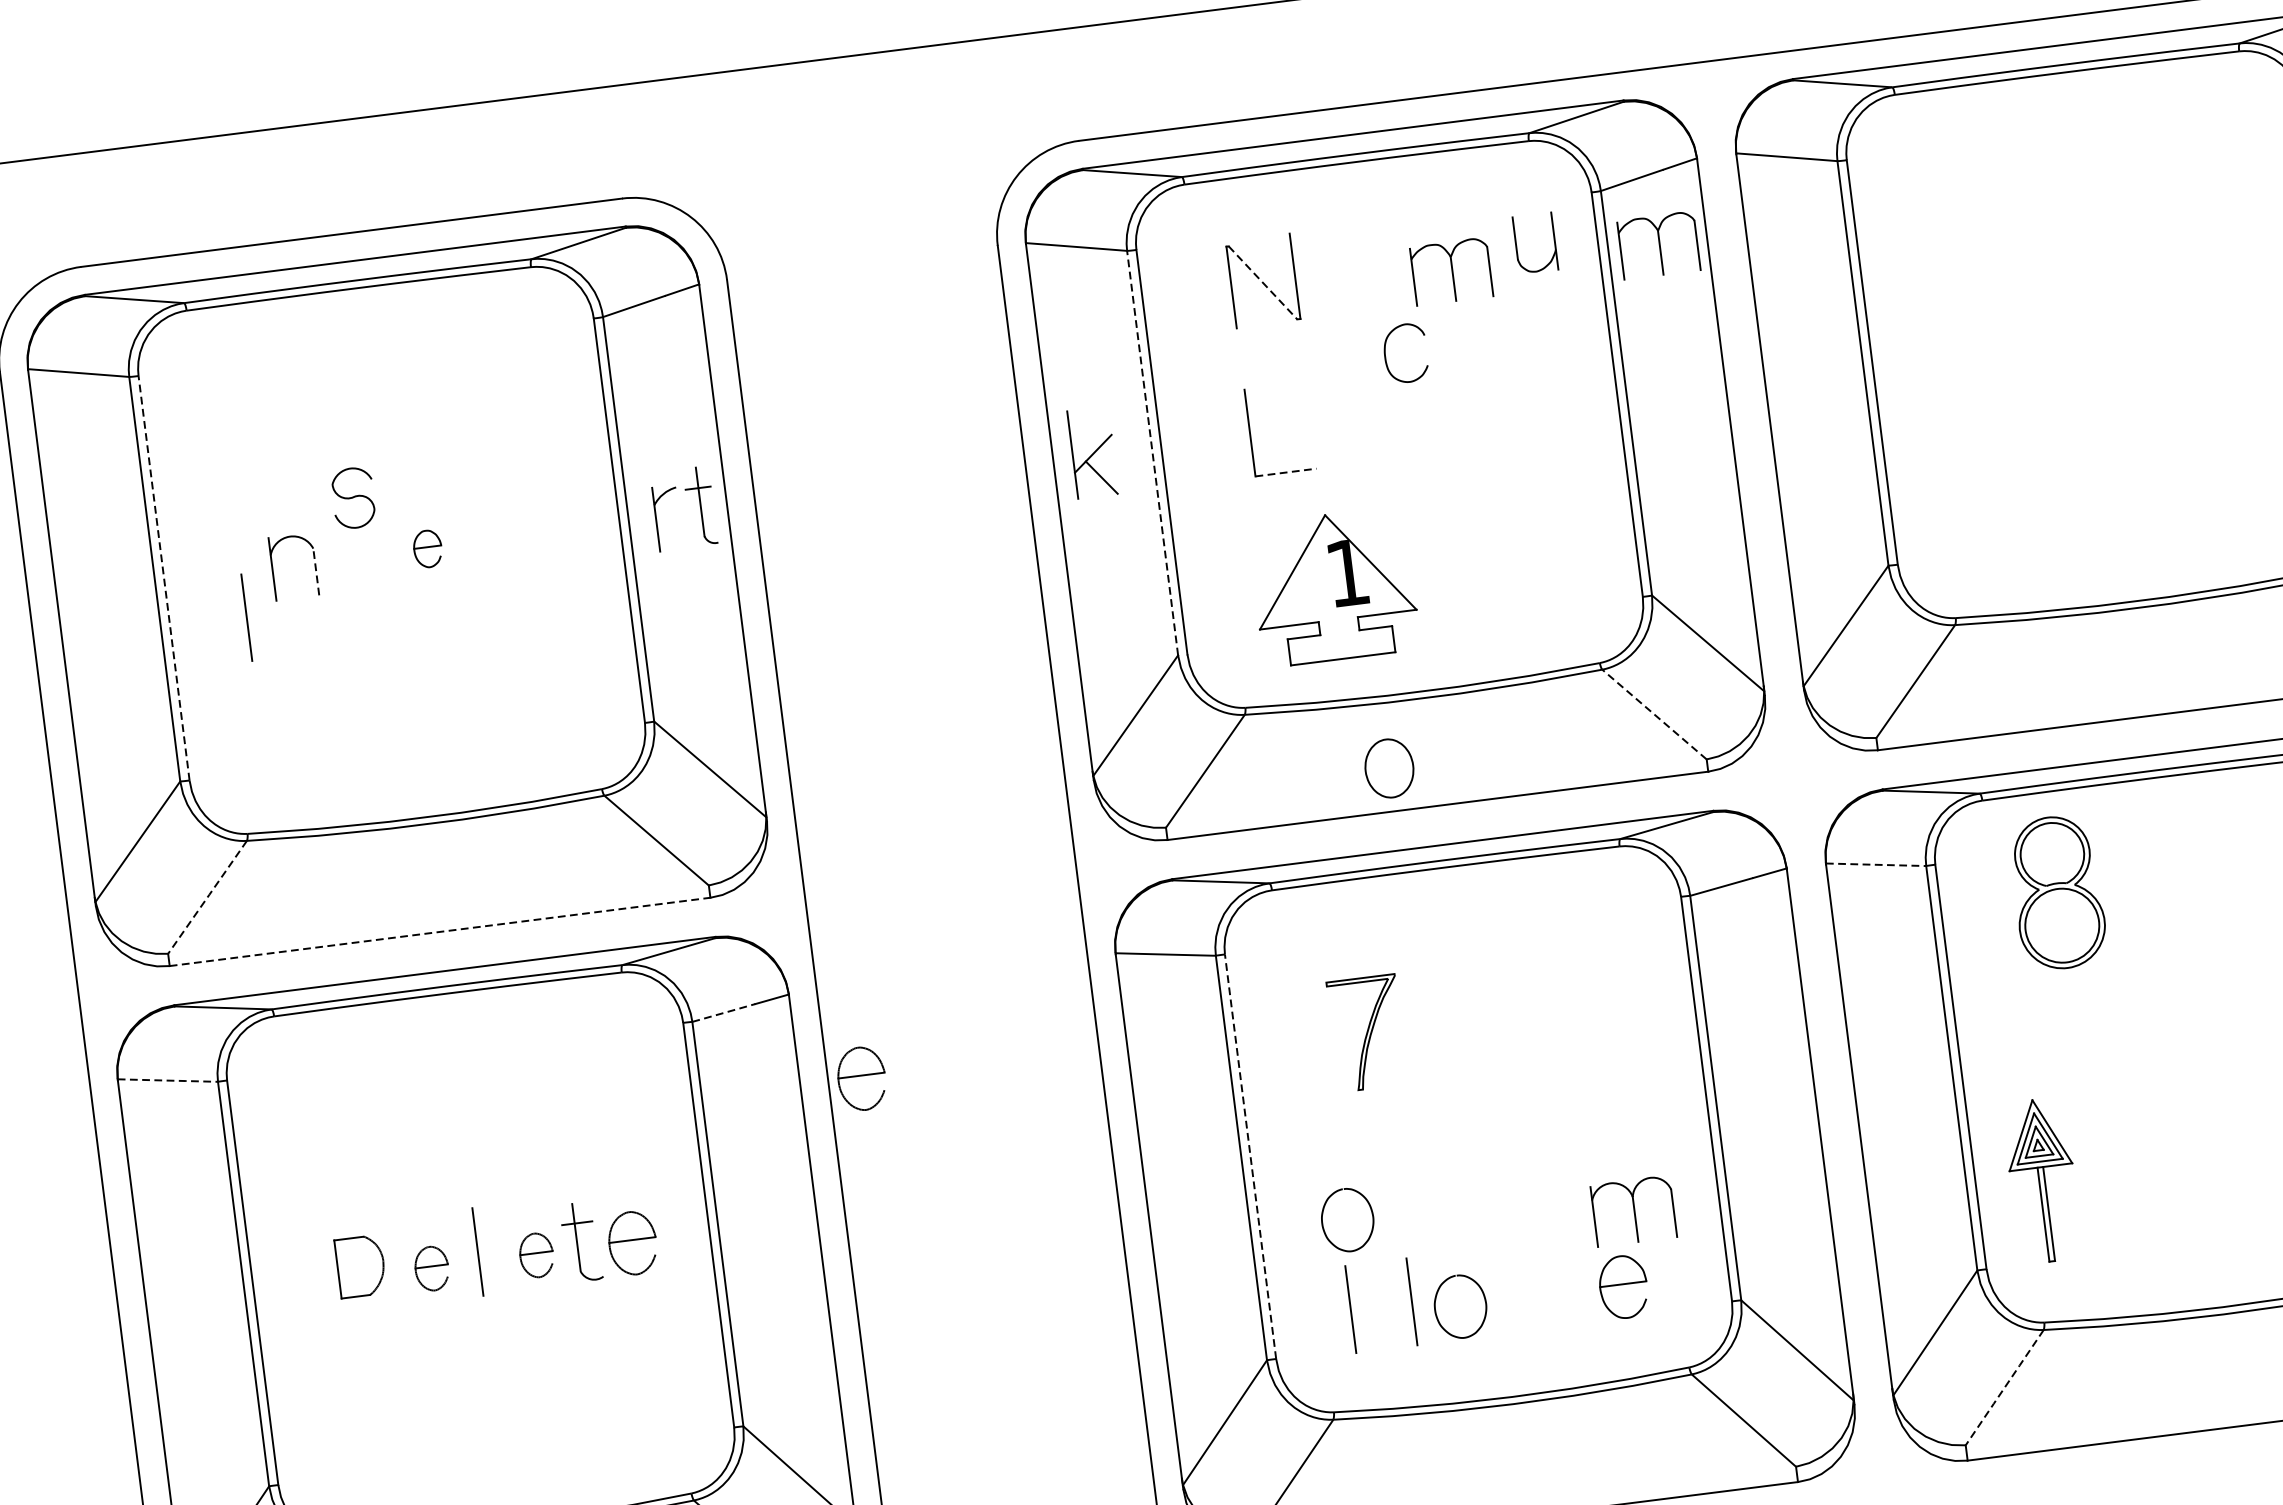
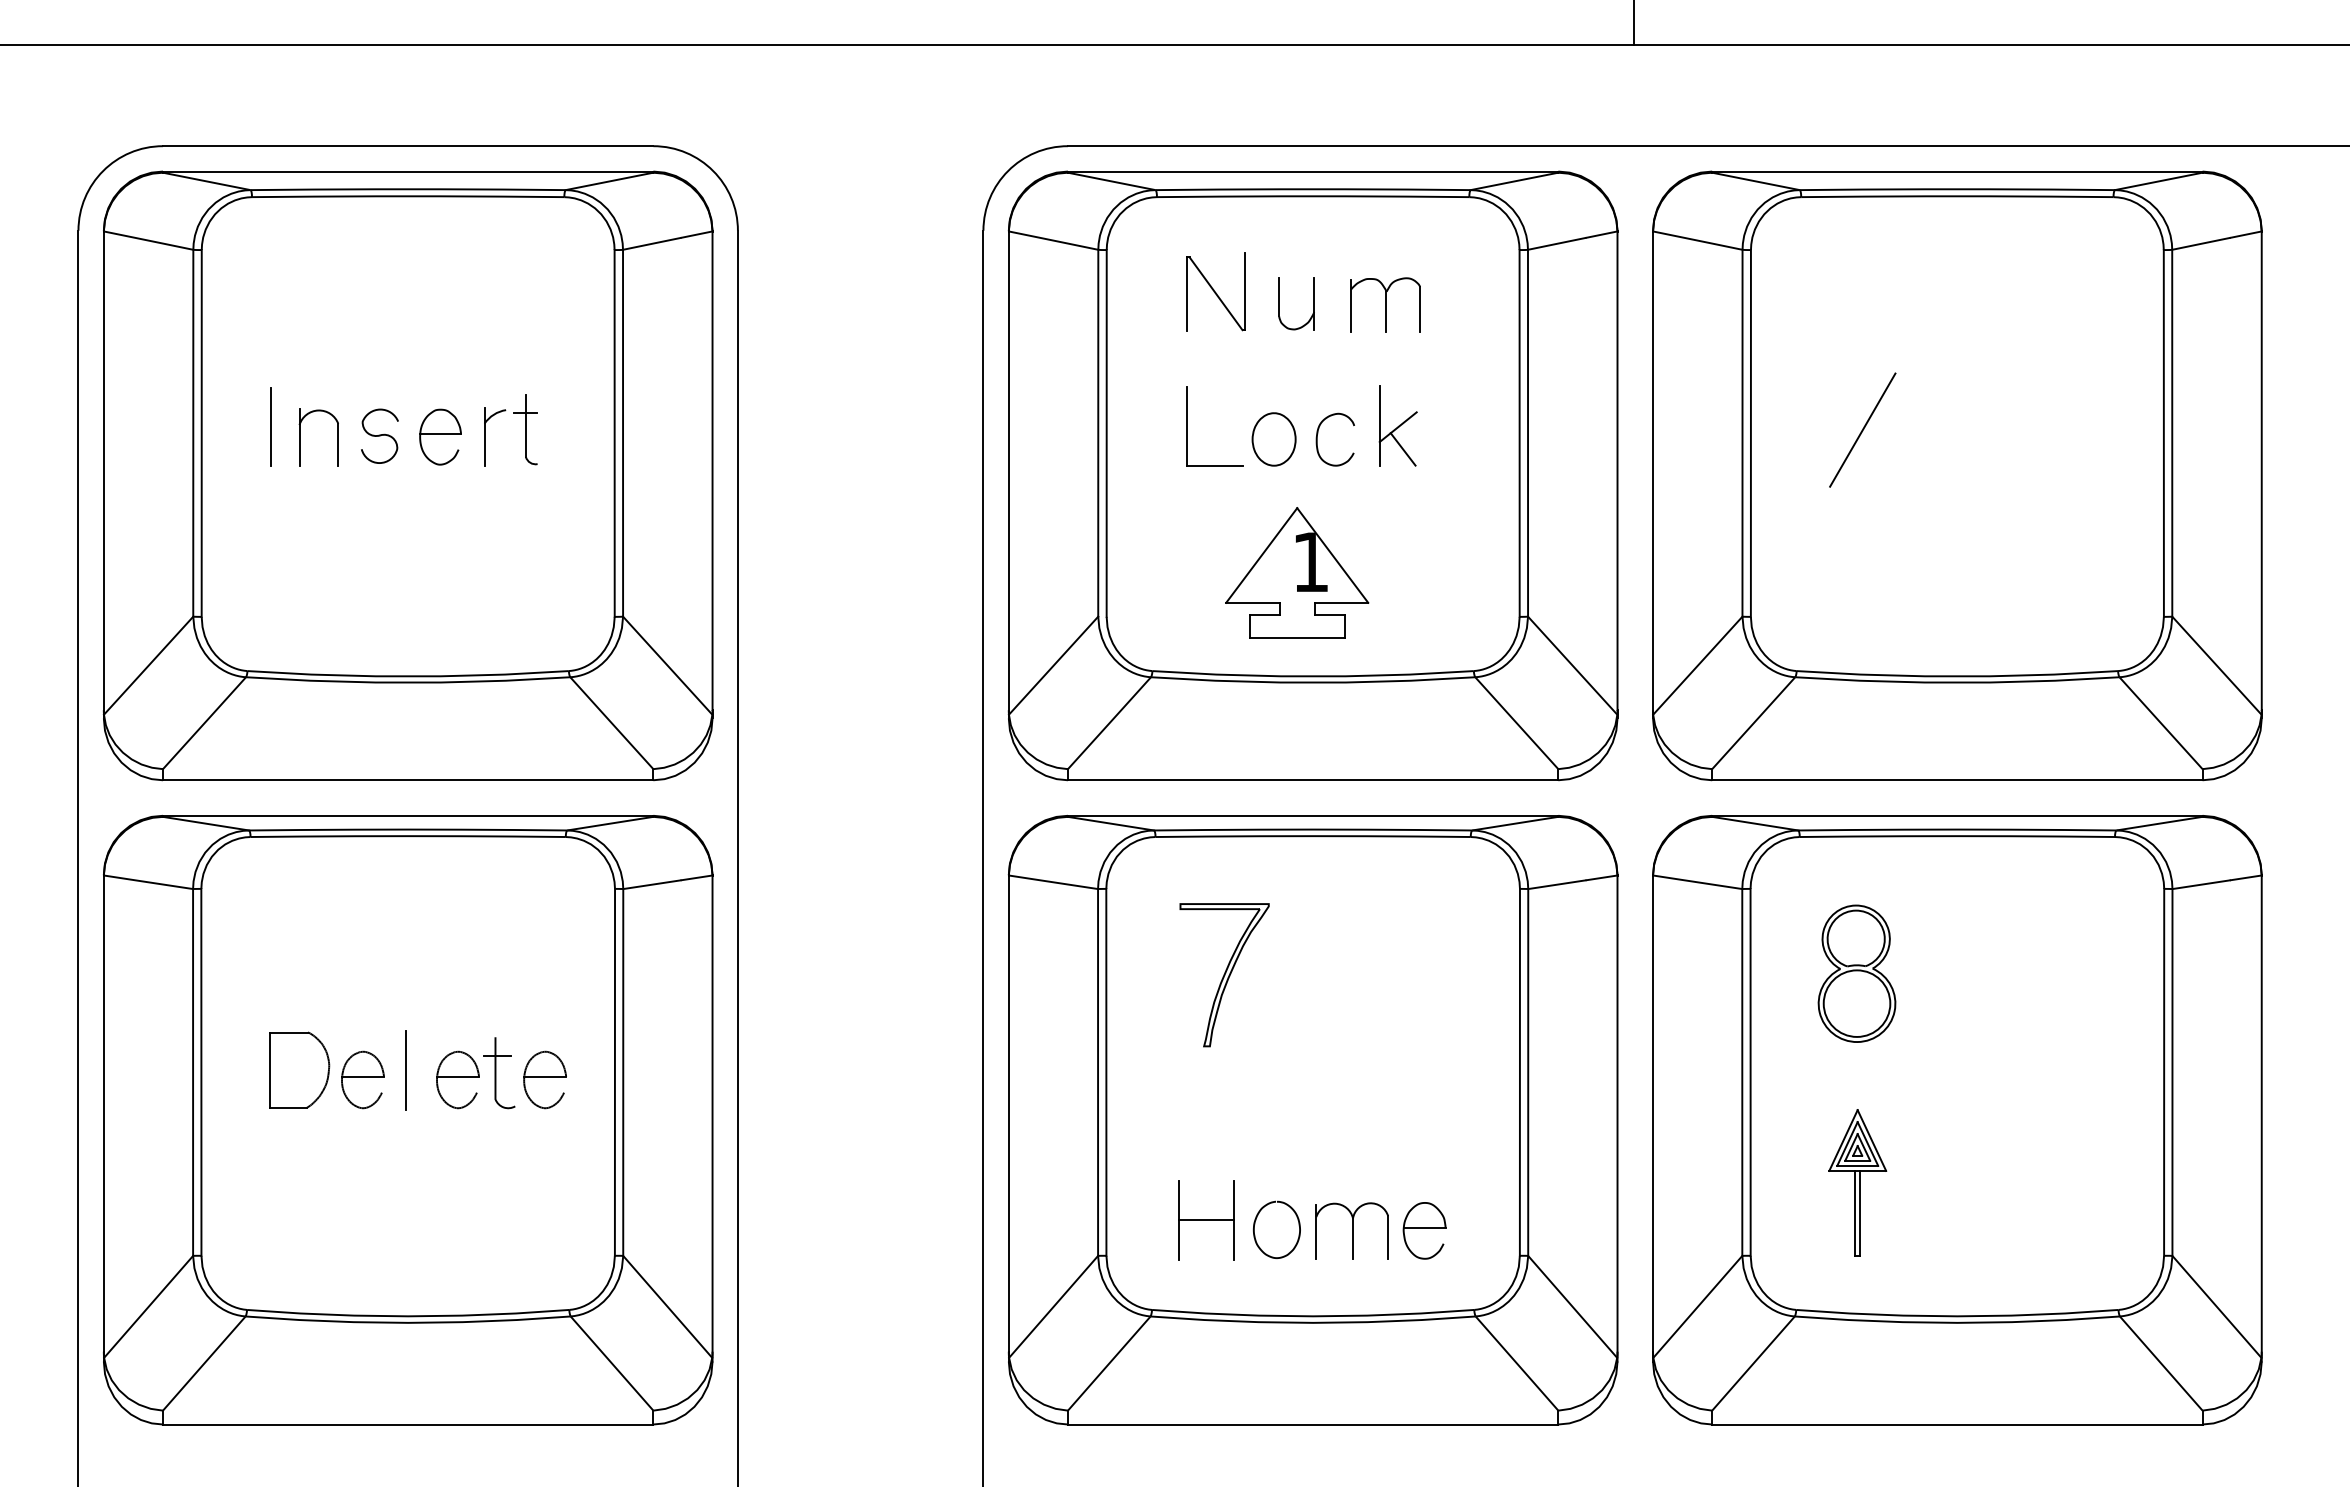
part: (1658, 244) -> (1573, 304), removed
part: (1516, 245) -> (1279, 303), moved
line: (1263, 283) -> (1216, 294), dashed -> solid
line: (1994, 342) -> (1862, 429), added
curve: (1385, 355) -> (1317, 439), moved
part: (1092, 452) -> (1397, 425), moved
line: (1152, 452) -> (1098, 432), dashed -> solid
line: (1286, 472) -> (1215, 465), dashed -> solid
curve: (353, 497) -> (379, 435), moved
part: (700, 507) -> (525, 430), moved
part: (427, 548) -> (440, 436), size x1.67
line: (316, 571) -> (338, 444), dashed -> solid
line: (163, 577) -> (201, 432), dashed -> solid
part: (1334, 586) -> (1297, 572), moved
line: (246, 617) -> (270, 426), moved
line: (1654, 713) -> (1516, 722), dashed -> solid
part: (1388, 768) -> (1273, 439), moved
line: (1875, 865) -> (1697, 882), dashed -> solid
part: (2057, 892) -> (1856, 973), moved
line: (208, 896) -> (205, 722), dashed -> solid
line: (440, 932) -> (408, 780), dashed -> solid
line: (723, 1012) -> (652, 884), dashed -> solid
part: (1367, 1033) -> (1224, 975), size x1.43
part: (861, 1078) -> (767, 958), removed
line: (167, 1080) -> (148, 882), dashed -> solid
line: (1250, 1155) -> (1106, 1071), dashed -> solid
part: (2042, 1180) -> (1857, 1182), moved
part: (1632, 1210) -> (1351, 1230), moved
curve: (1323, 1217) -> (1164, 1134), removed
part: (536, 1254) -> (457, 1079), size x1.43
part: (360, 1265) -> (299, 1069), size x1.43
part: (431, 1268) -> (362, 1079), size x1.43
line: (1381, 1306) -> (1206, 1220), added
line: (2004, 1388) -> (1753, 1364), dashed -> solid

